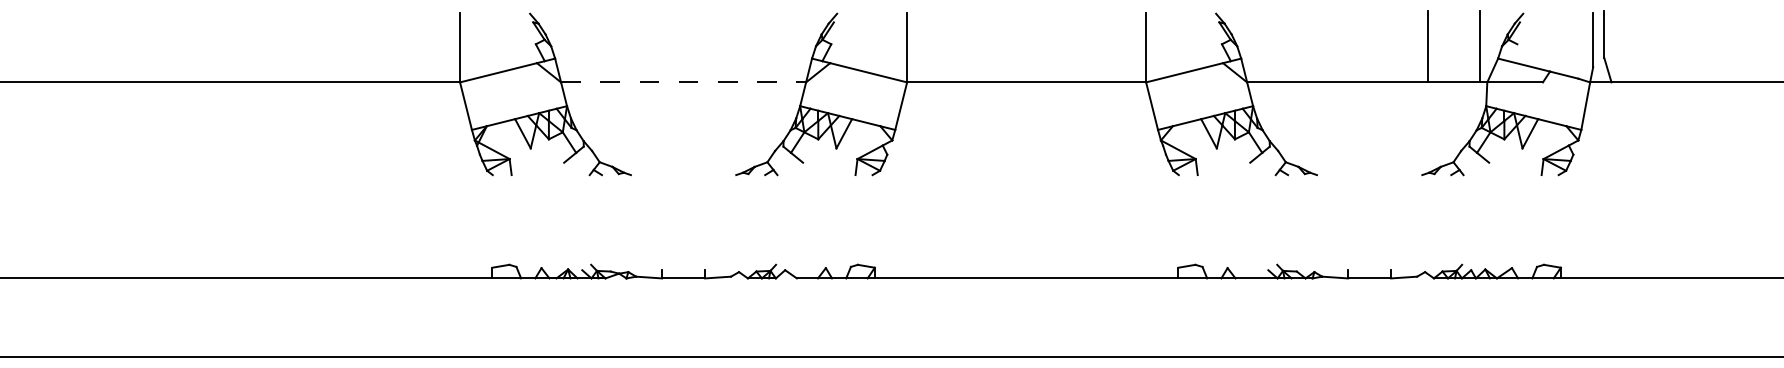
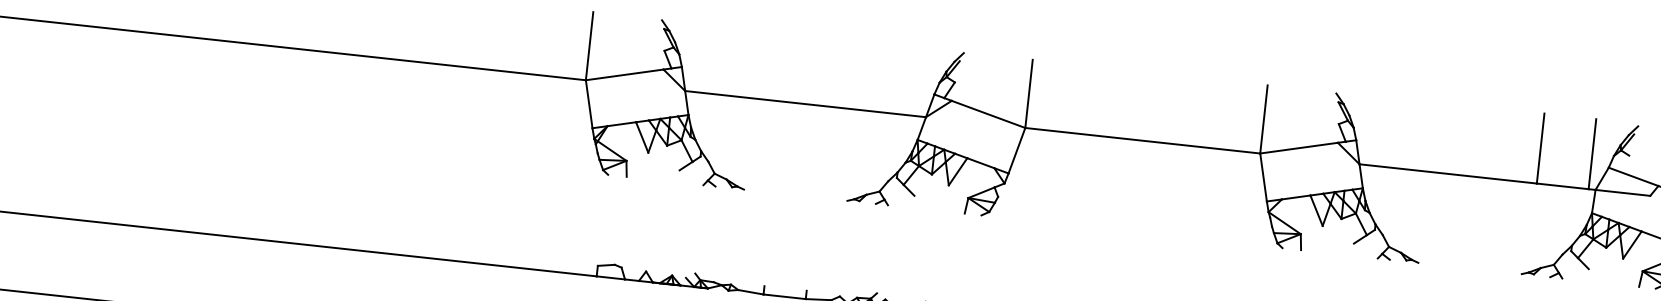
line: (683, 82) -> (805, 104), dashed -> solid

